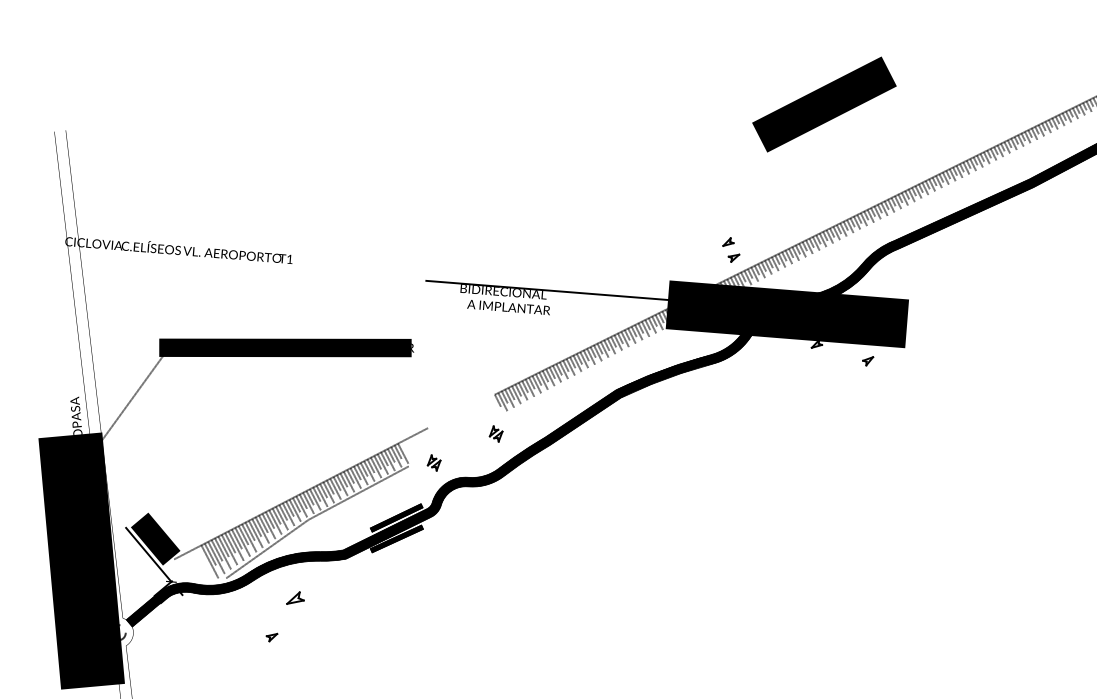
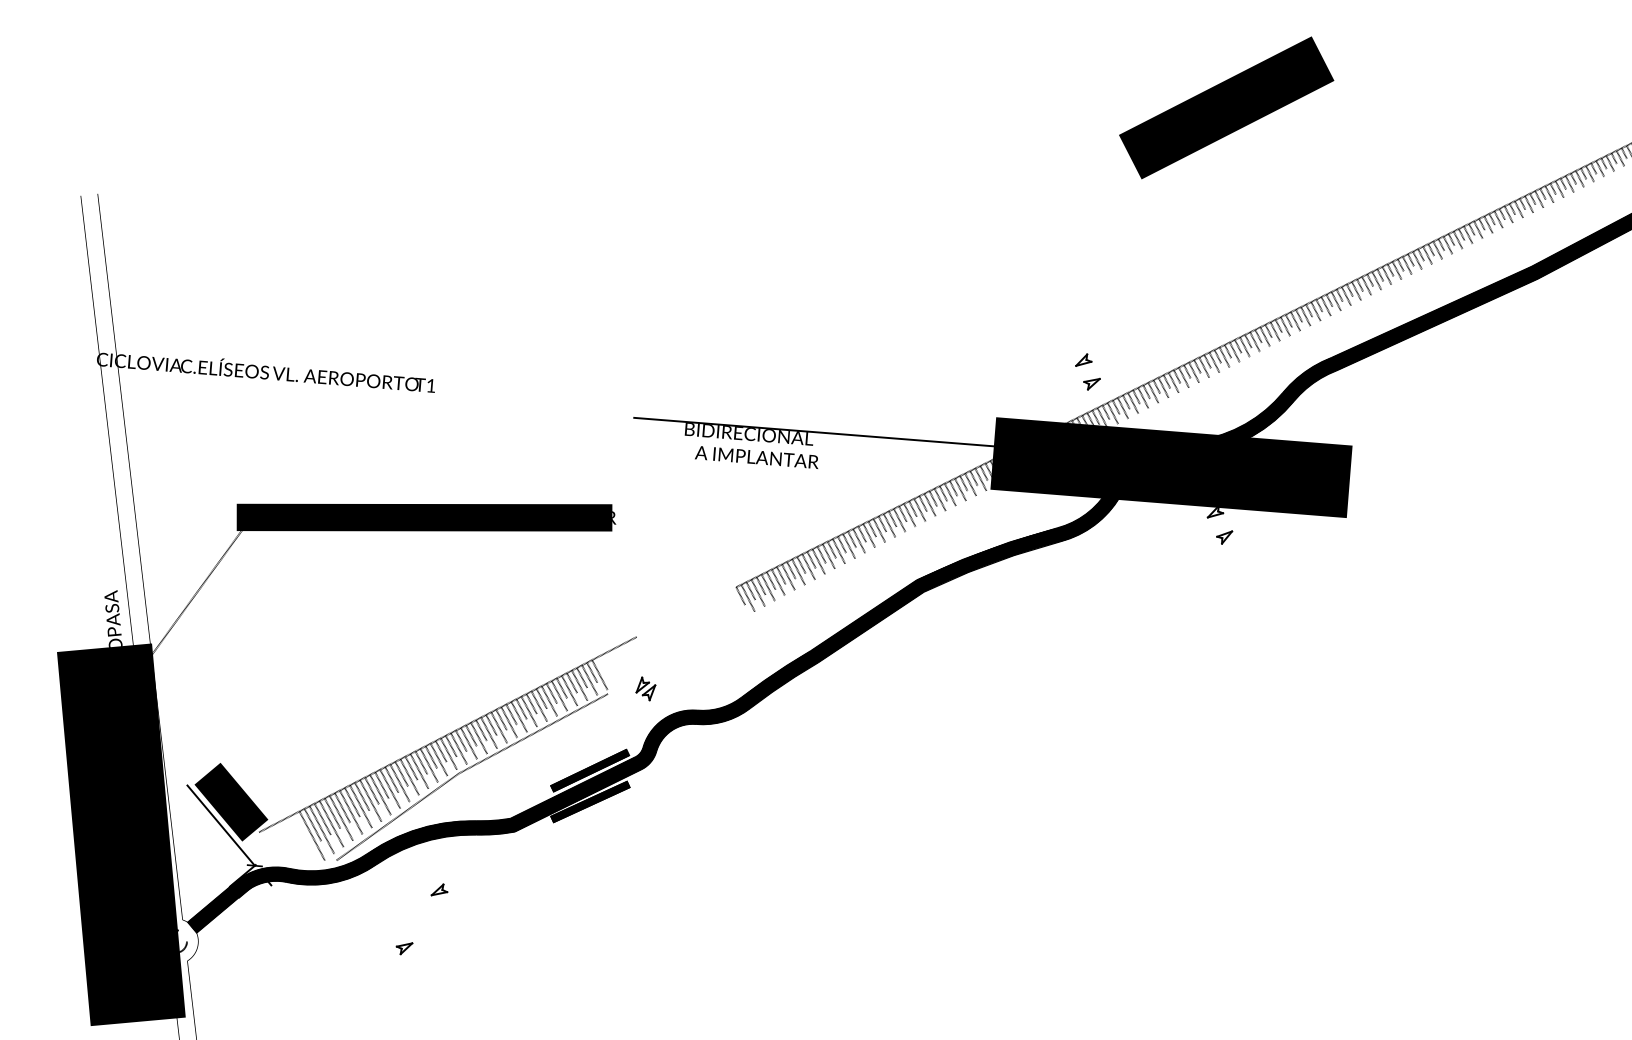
text: (824, 104) -> (1226, 107), moved
part: (868, 361) -> (1225, 537), moved
part: (495, 433) -> (737, 645), removed
part: (295, 597) -> (439, 889), size x0.62

